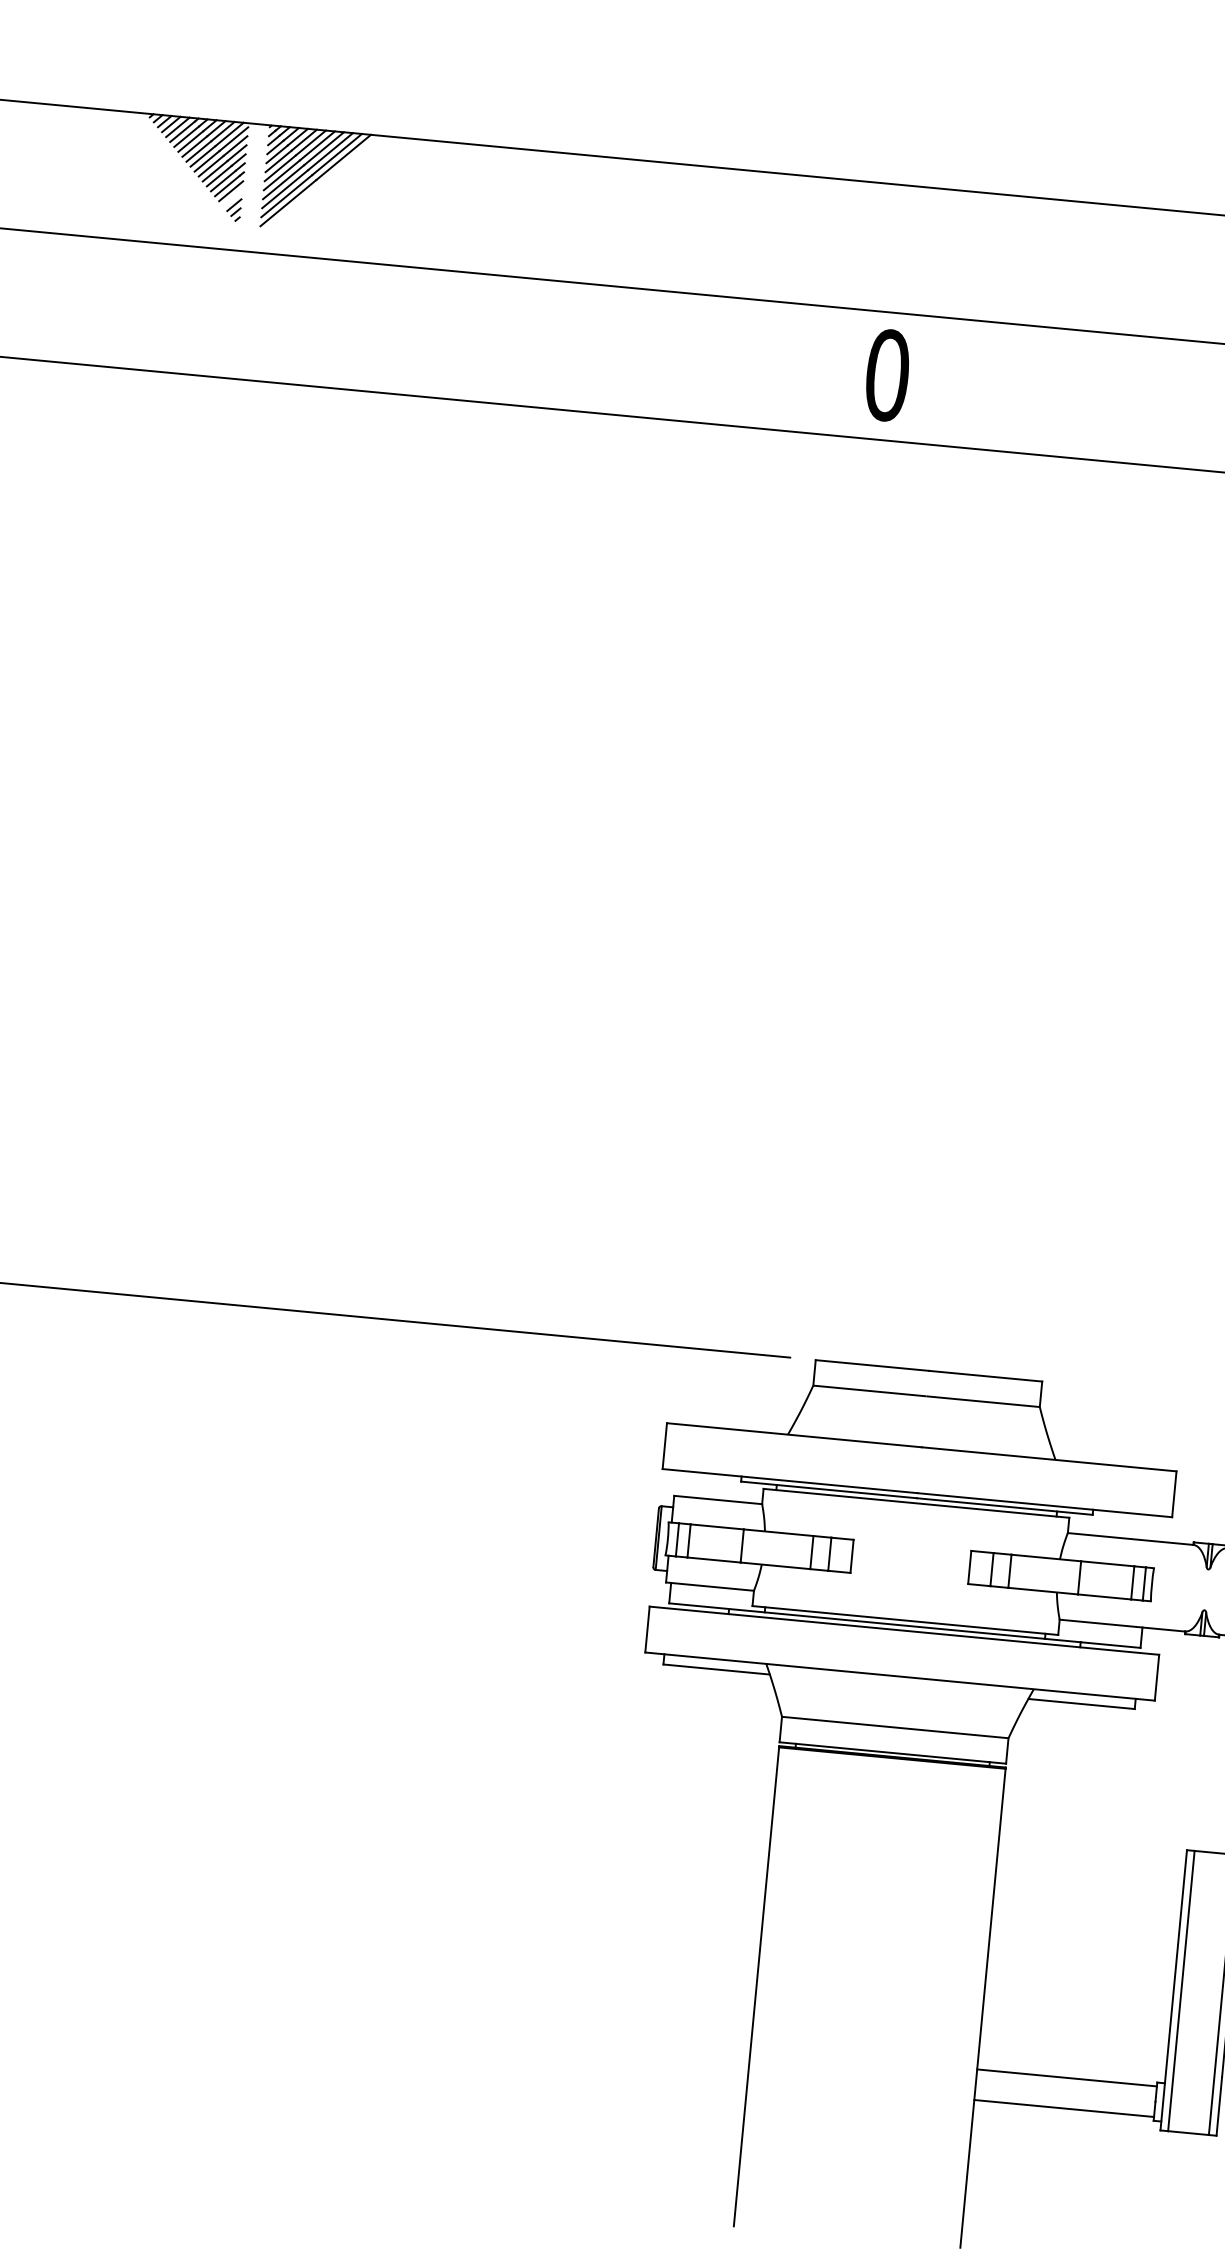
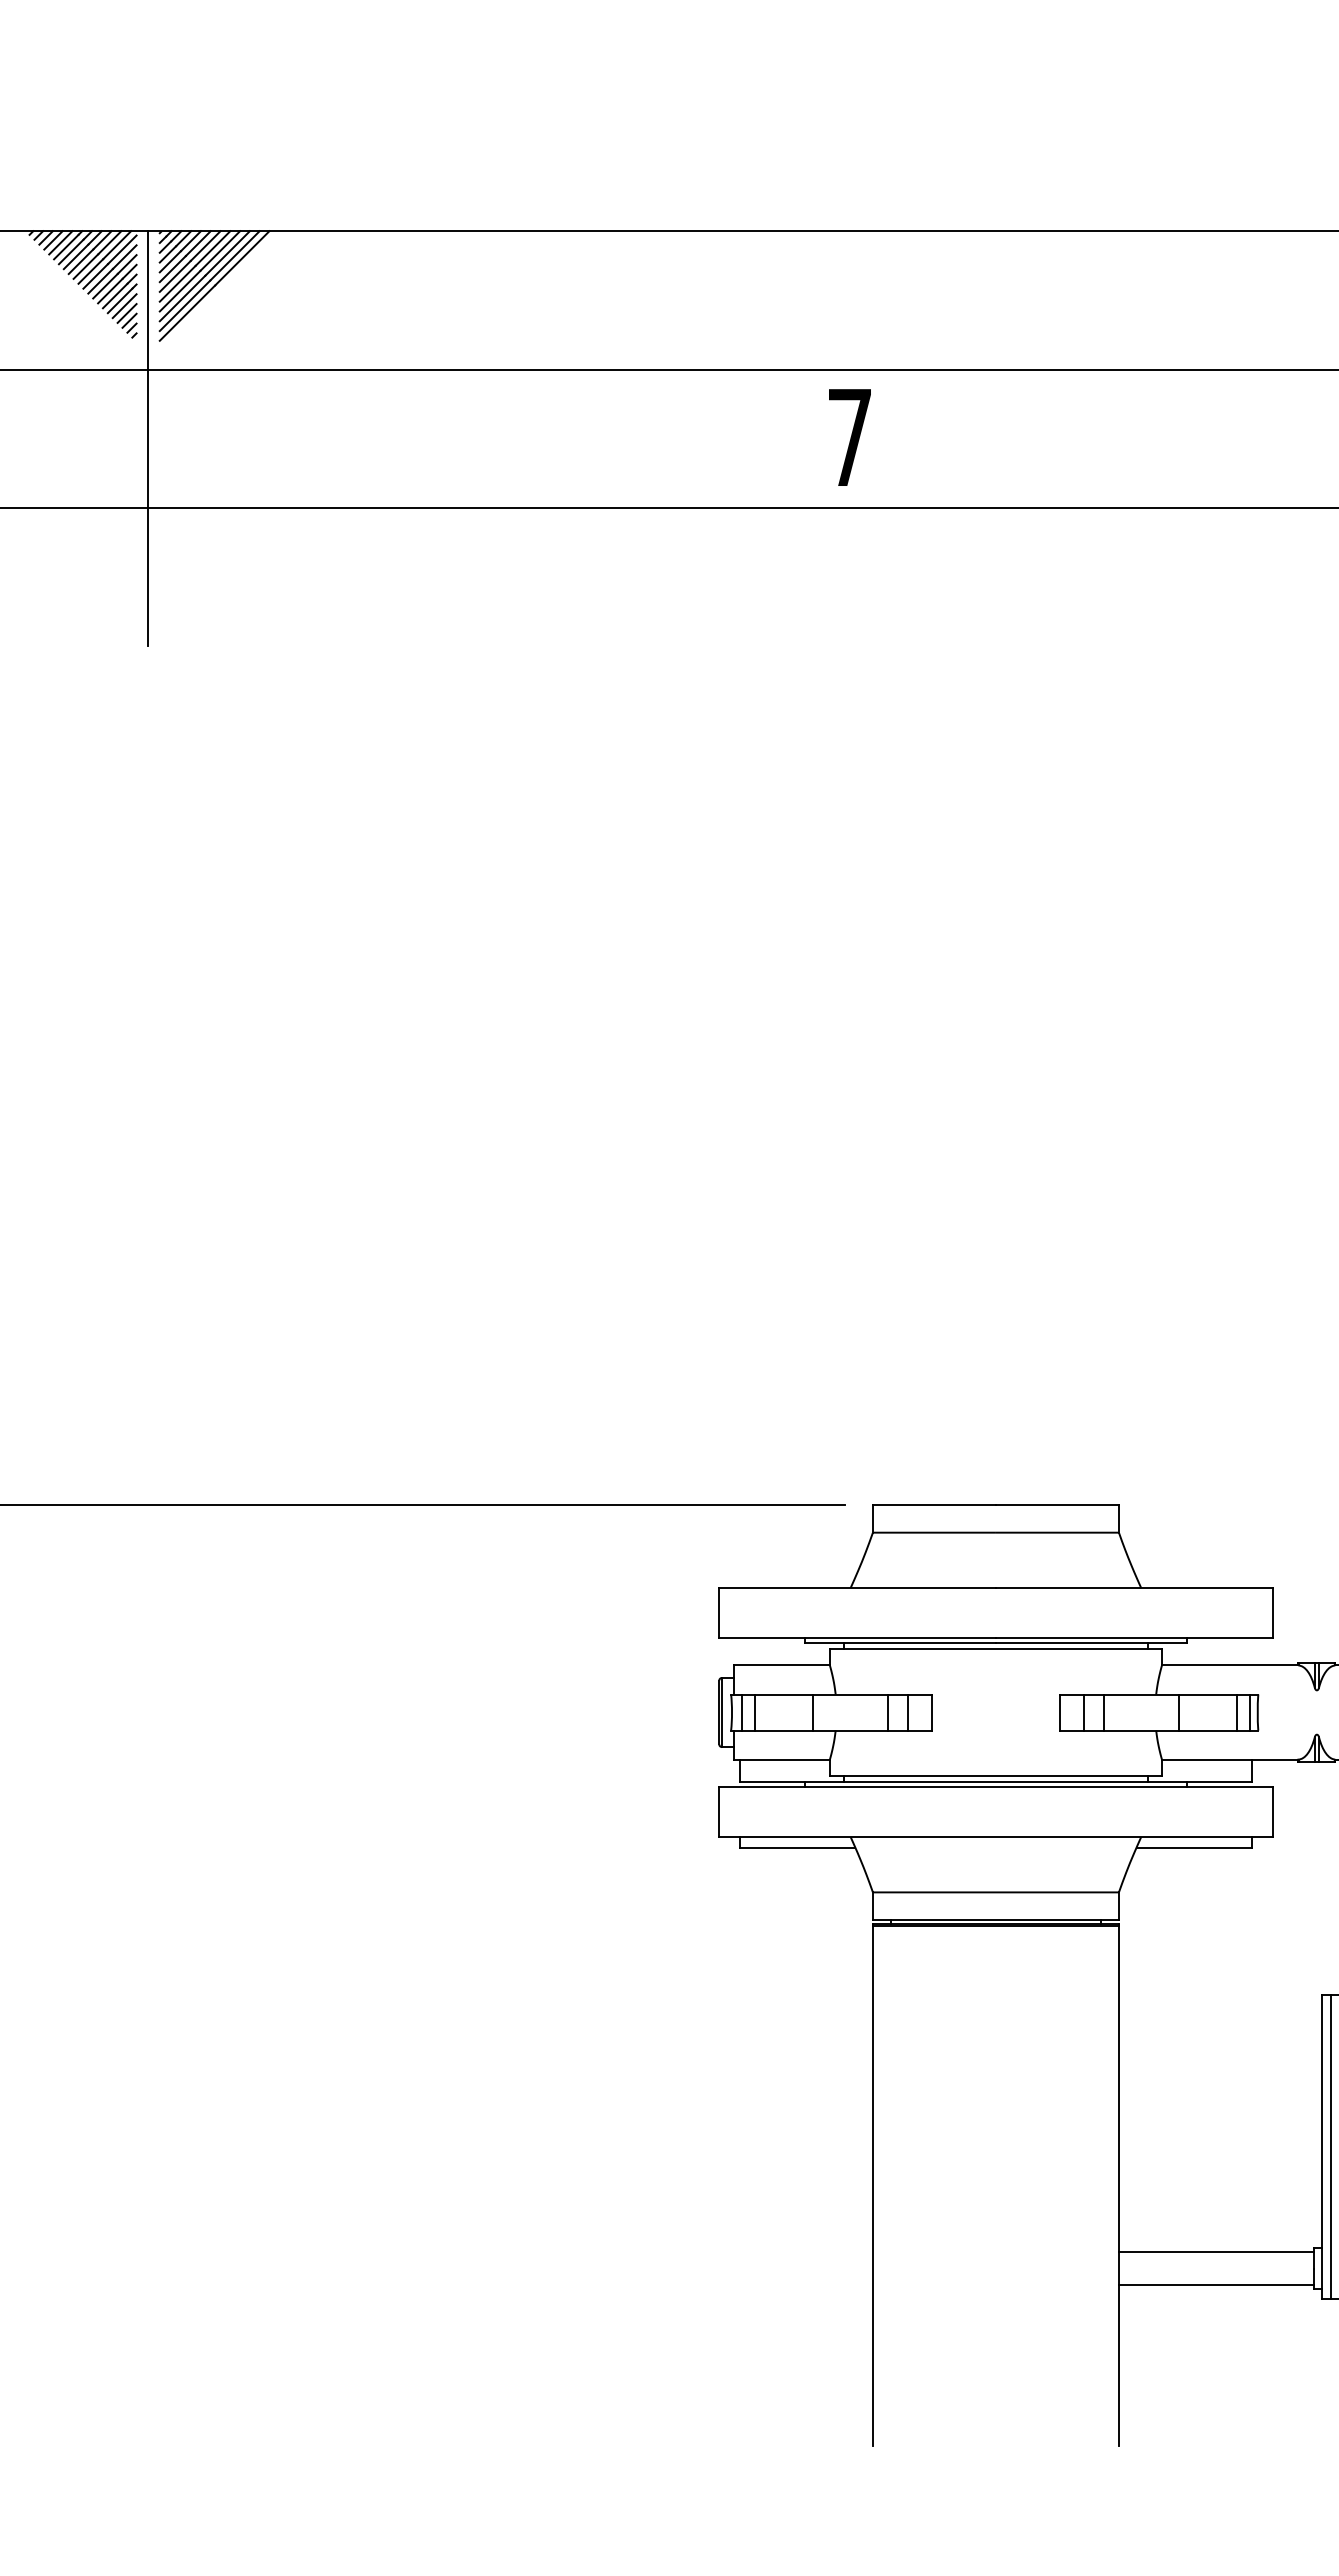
line: (232, 198) -> (126, 313), added
line: (241, 315) -> (148, 438), added
text: (887, 375) -> (849, 437), 0 -> 7

